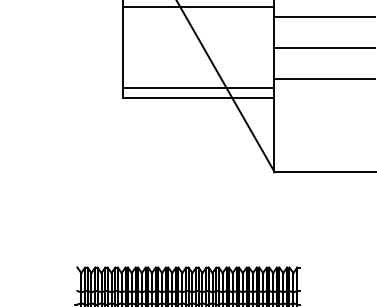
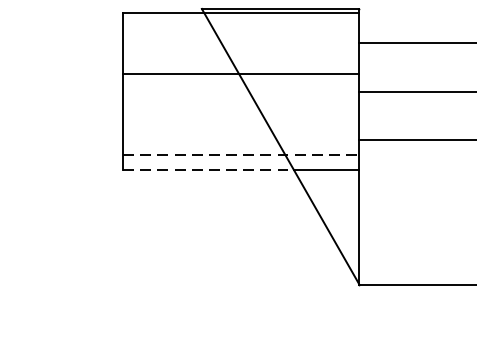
line: (198, 7) -> (241, 73), moved
line: (198, 88) -> (241, 155), solid -> dashed
line: (177, 98) -> (208, 170), solid -> dashed

